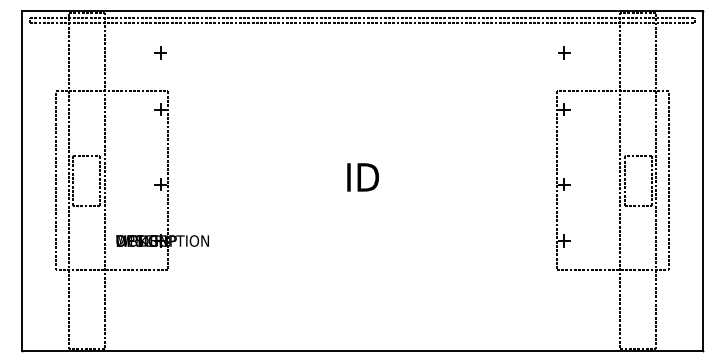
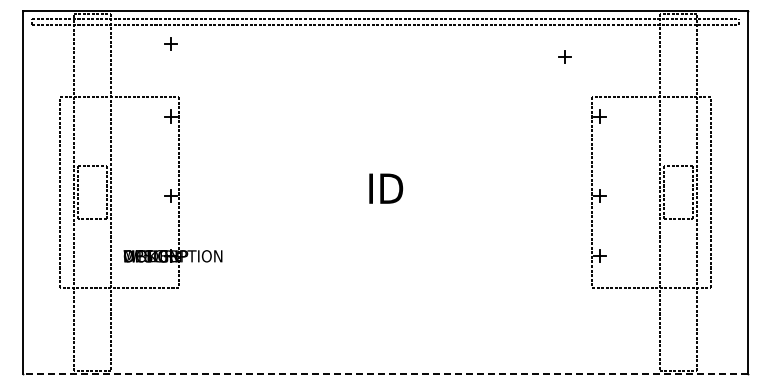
part: (160, 53) -> (170, 43), moved
part: (563, 53) -> (564, 56), moved
line: (362, 351) -> (385, 373), solid -> dashed

